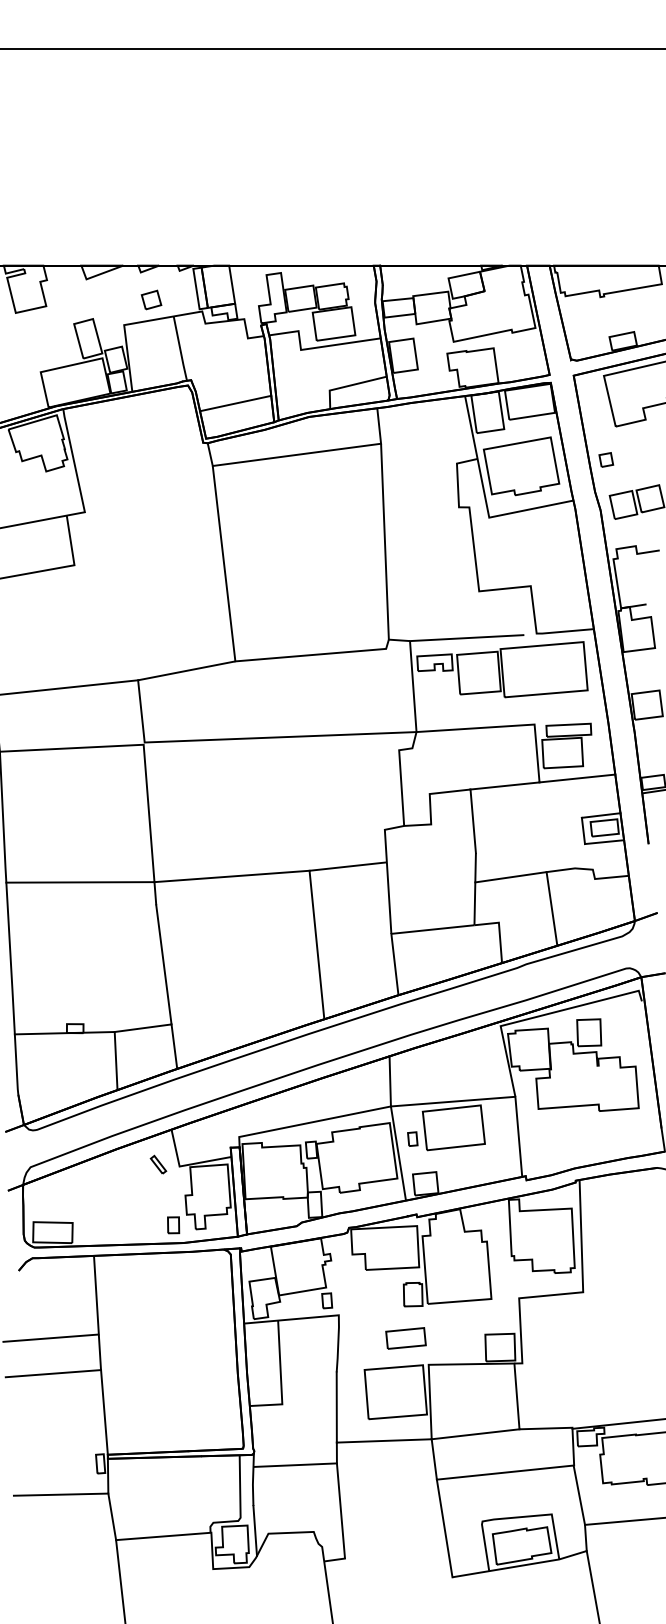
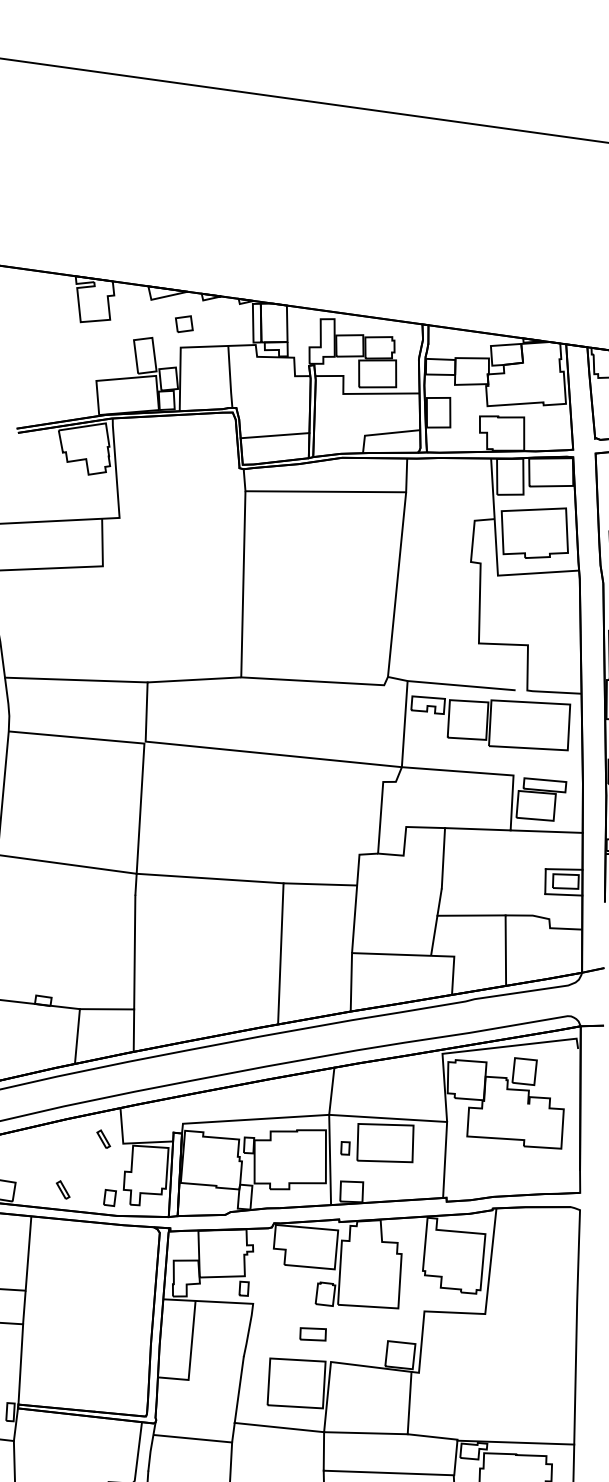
part: (151, 299) -> (184, 323), moved
part: (123, 1223) -> (63, 1189), added
part: (405, 1338) -> (312, 1334), size x0.7

